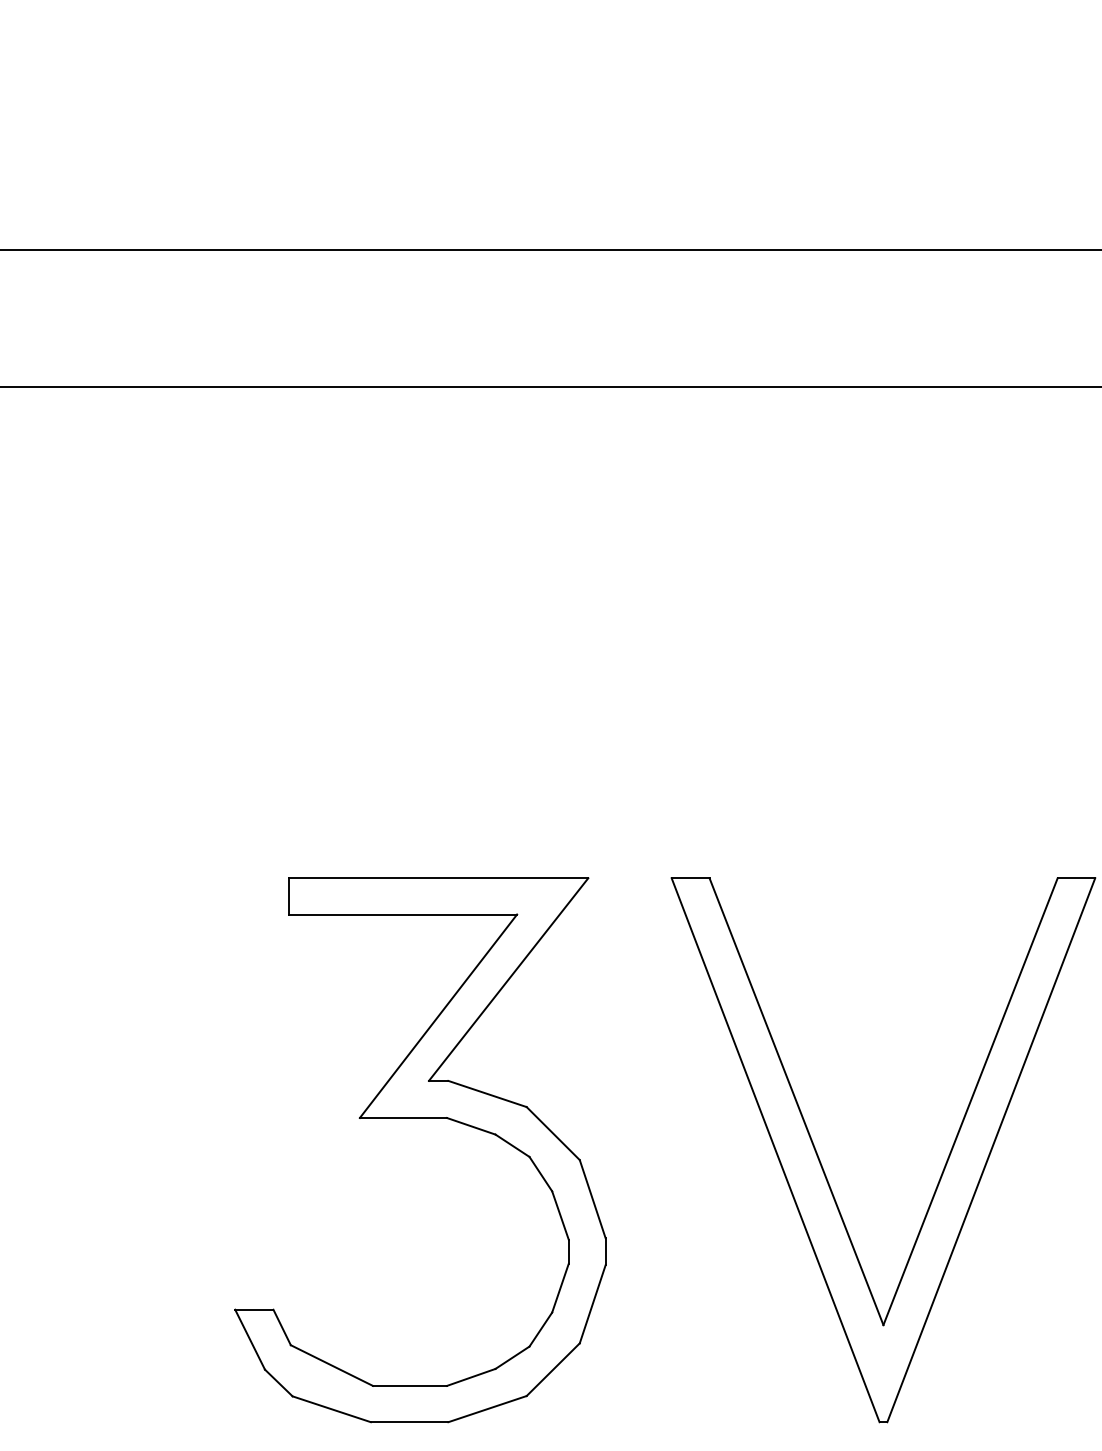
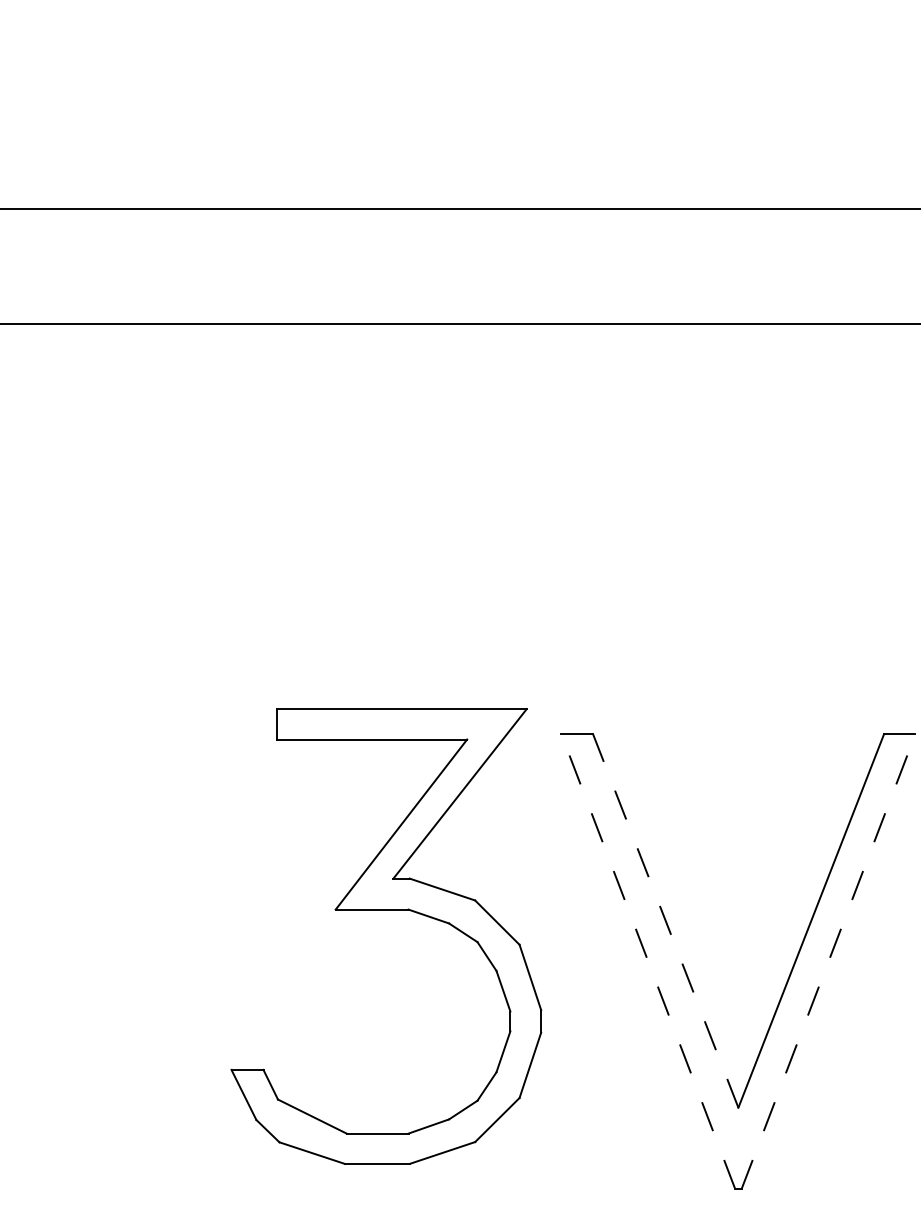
line: (796, 1101) -> (665, 920), solid -> dashed
part: (420, 1119) -> (386, 910), moved
line: (775, 1150) -> (648, 961), solid -> dashed
line: (991, 1150) -> (828, 961), solid -> dashed

